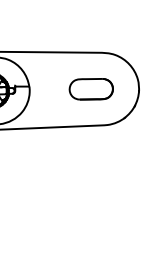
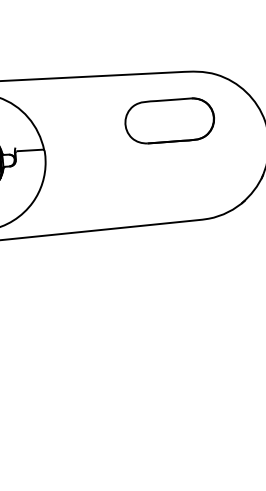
part: (90, 89) -> (168, 121), moved

